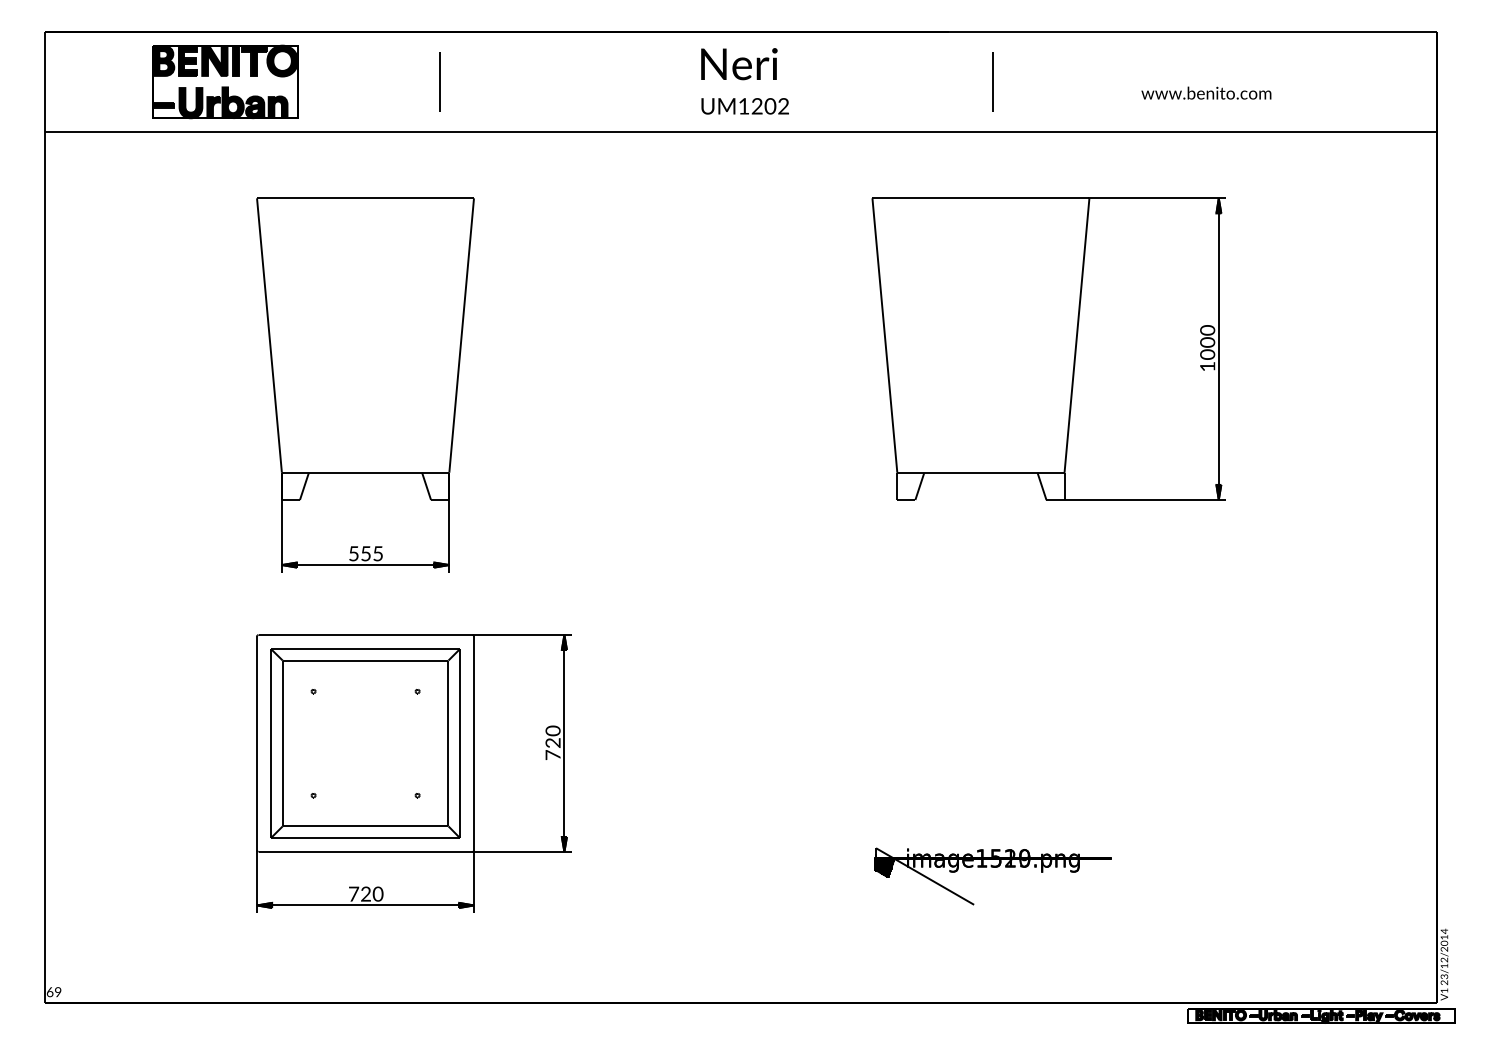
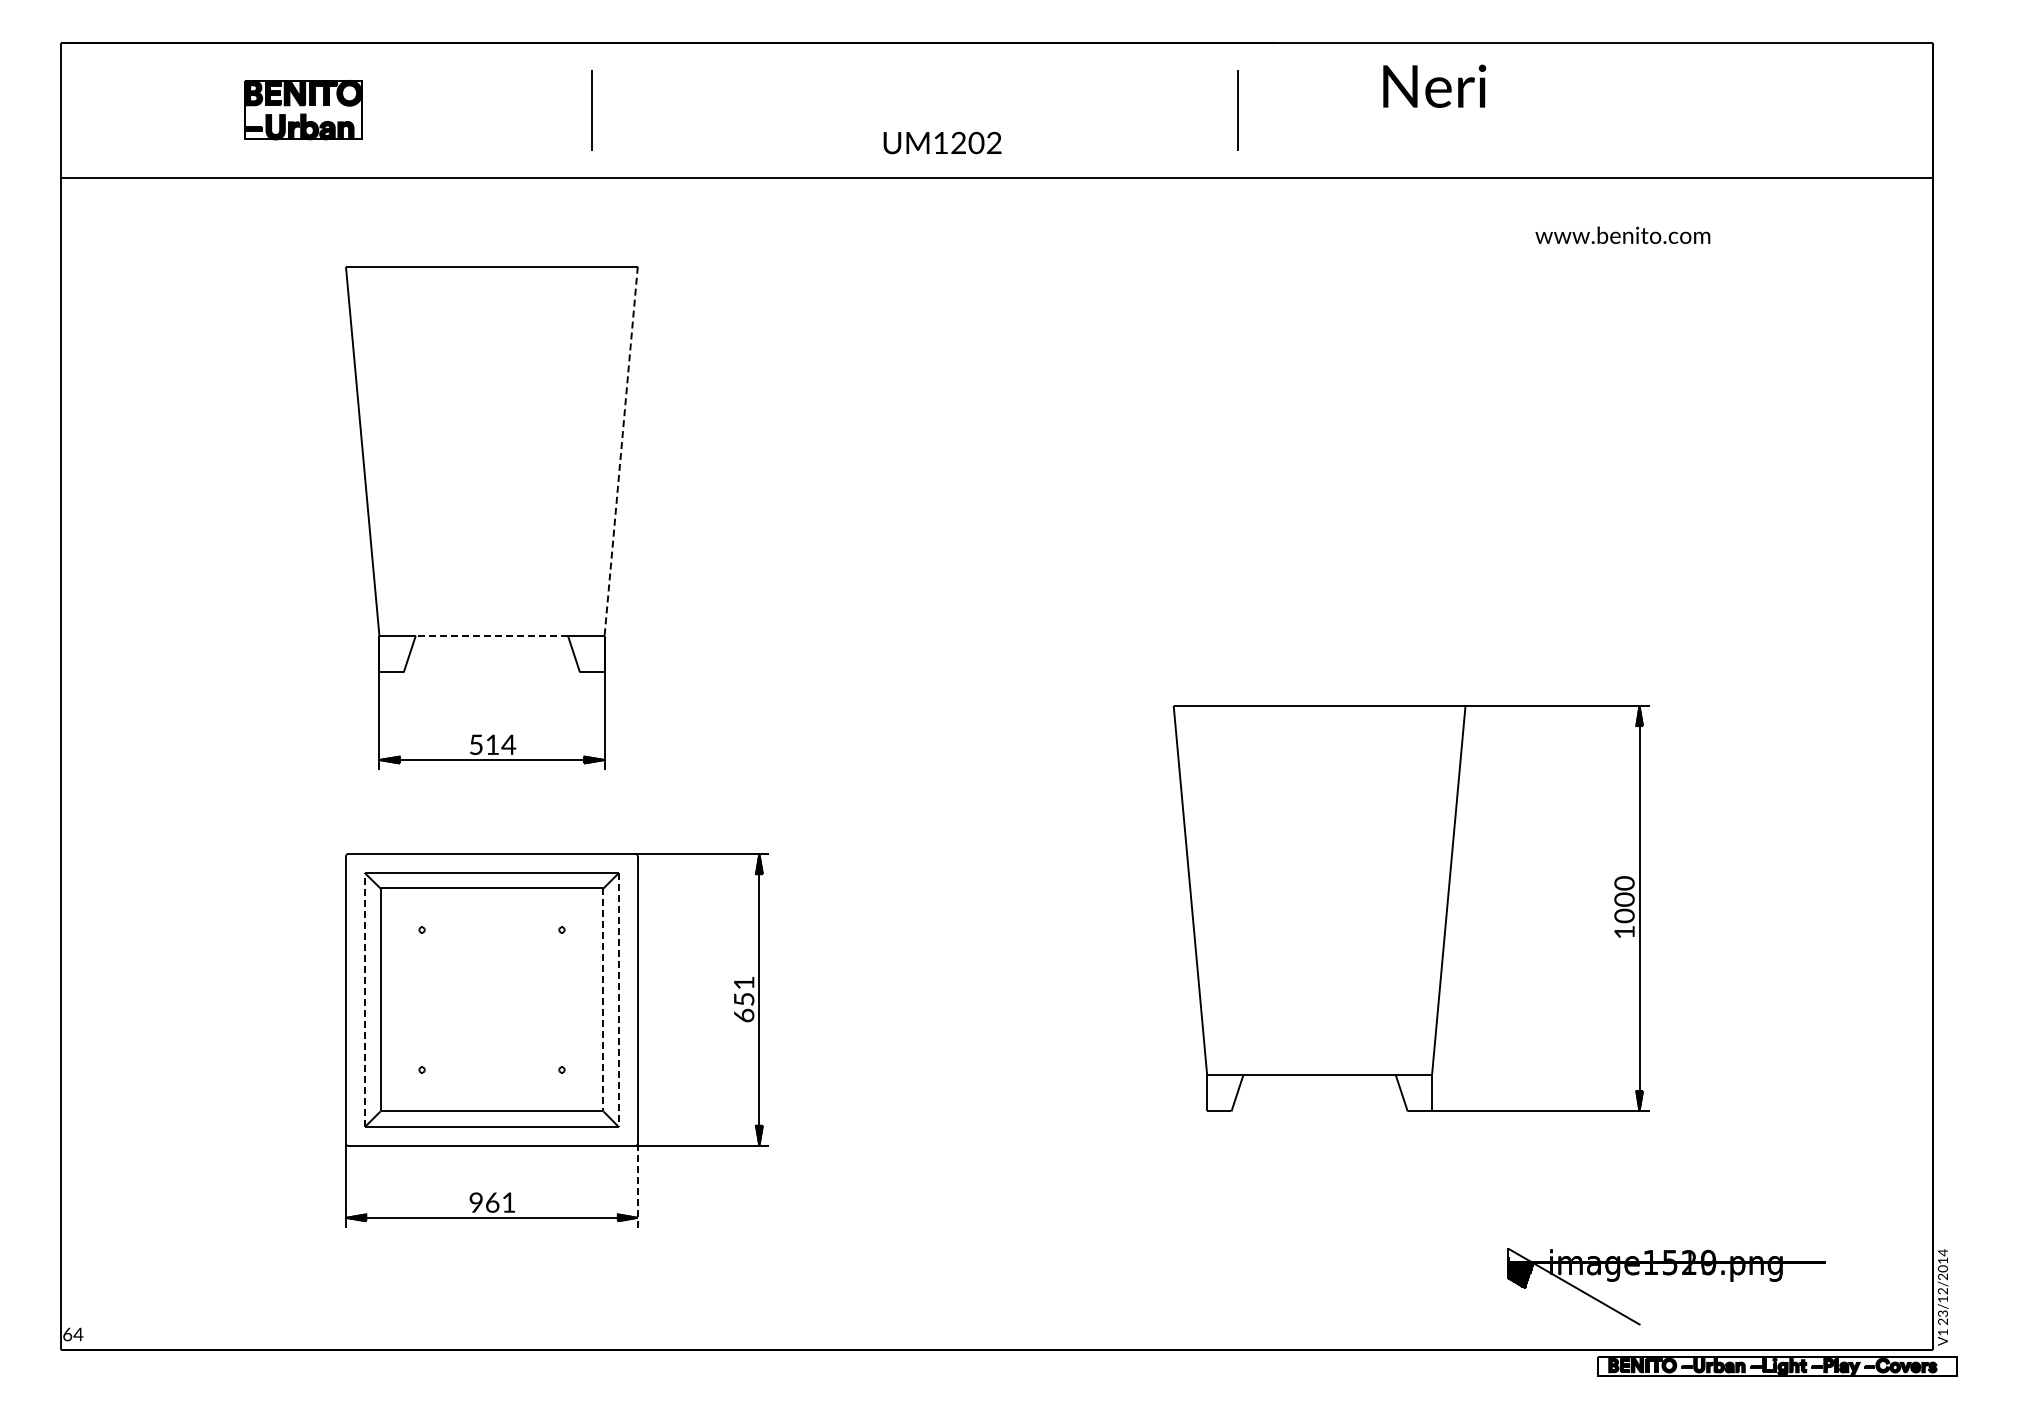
text: (739, 63) -> (1434, 85), moved
part: (225, 81) -> (303, 109), size x0.6
line: (992, 82) -> (1237, 110), moved
text: (1206, 92) -> (1622, 234), moved
text: (745, 105) -> (942, 142), moved
line: (461, 335) -> (621, 451), solid -> dashed
part: (1048, 349) -> (1410, 908), moved
line: (365, 472) -> (491, 635), solid -> dashed
text: (372, 553) -> (501, 744), 555 -> 514
text: (553, 742) -> (744, 998), 720 -> 651
line: (271, 743) -> (365, 1000), solid -> dashed
line: (448, 743) -> (603, 1000), solid -> dashed
line: (459, 743) -> (618, 1000), solid -> dashed
part: (993, 868) -> (1666, 1275), moved
line: (473, 881) -> (637, 1185), solid -> dashed
text: (365, 894) -> (492, 1202), 720 -> 961
text: (58, 992) -> (78, 1334), 69 -> 64

